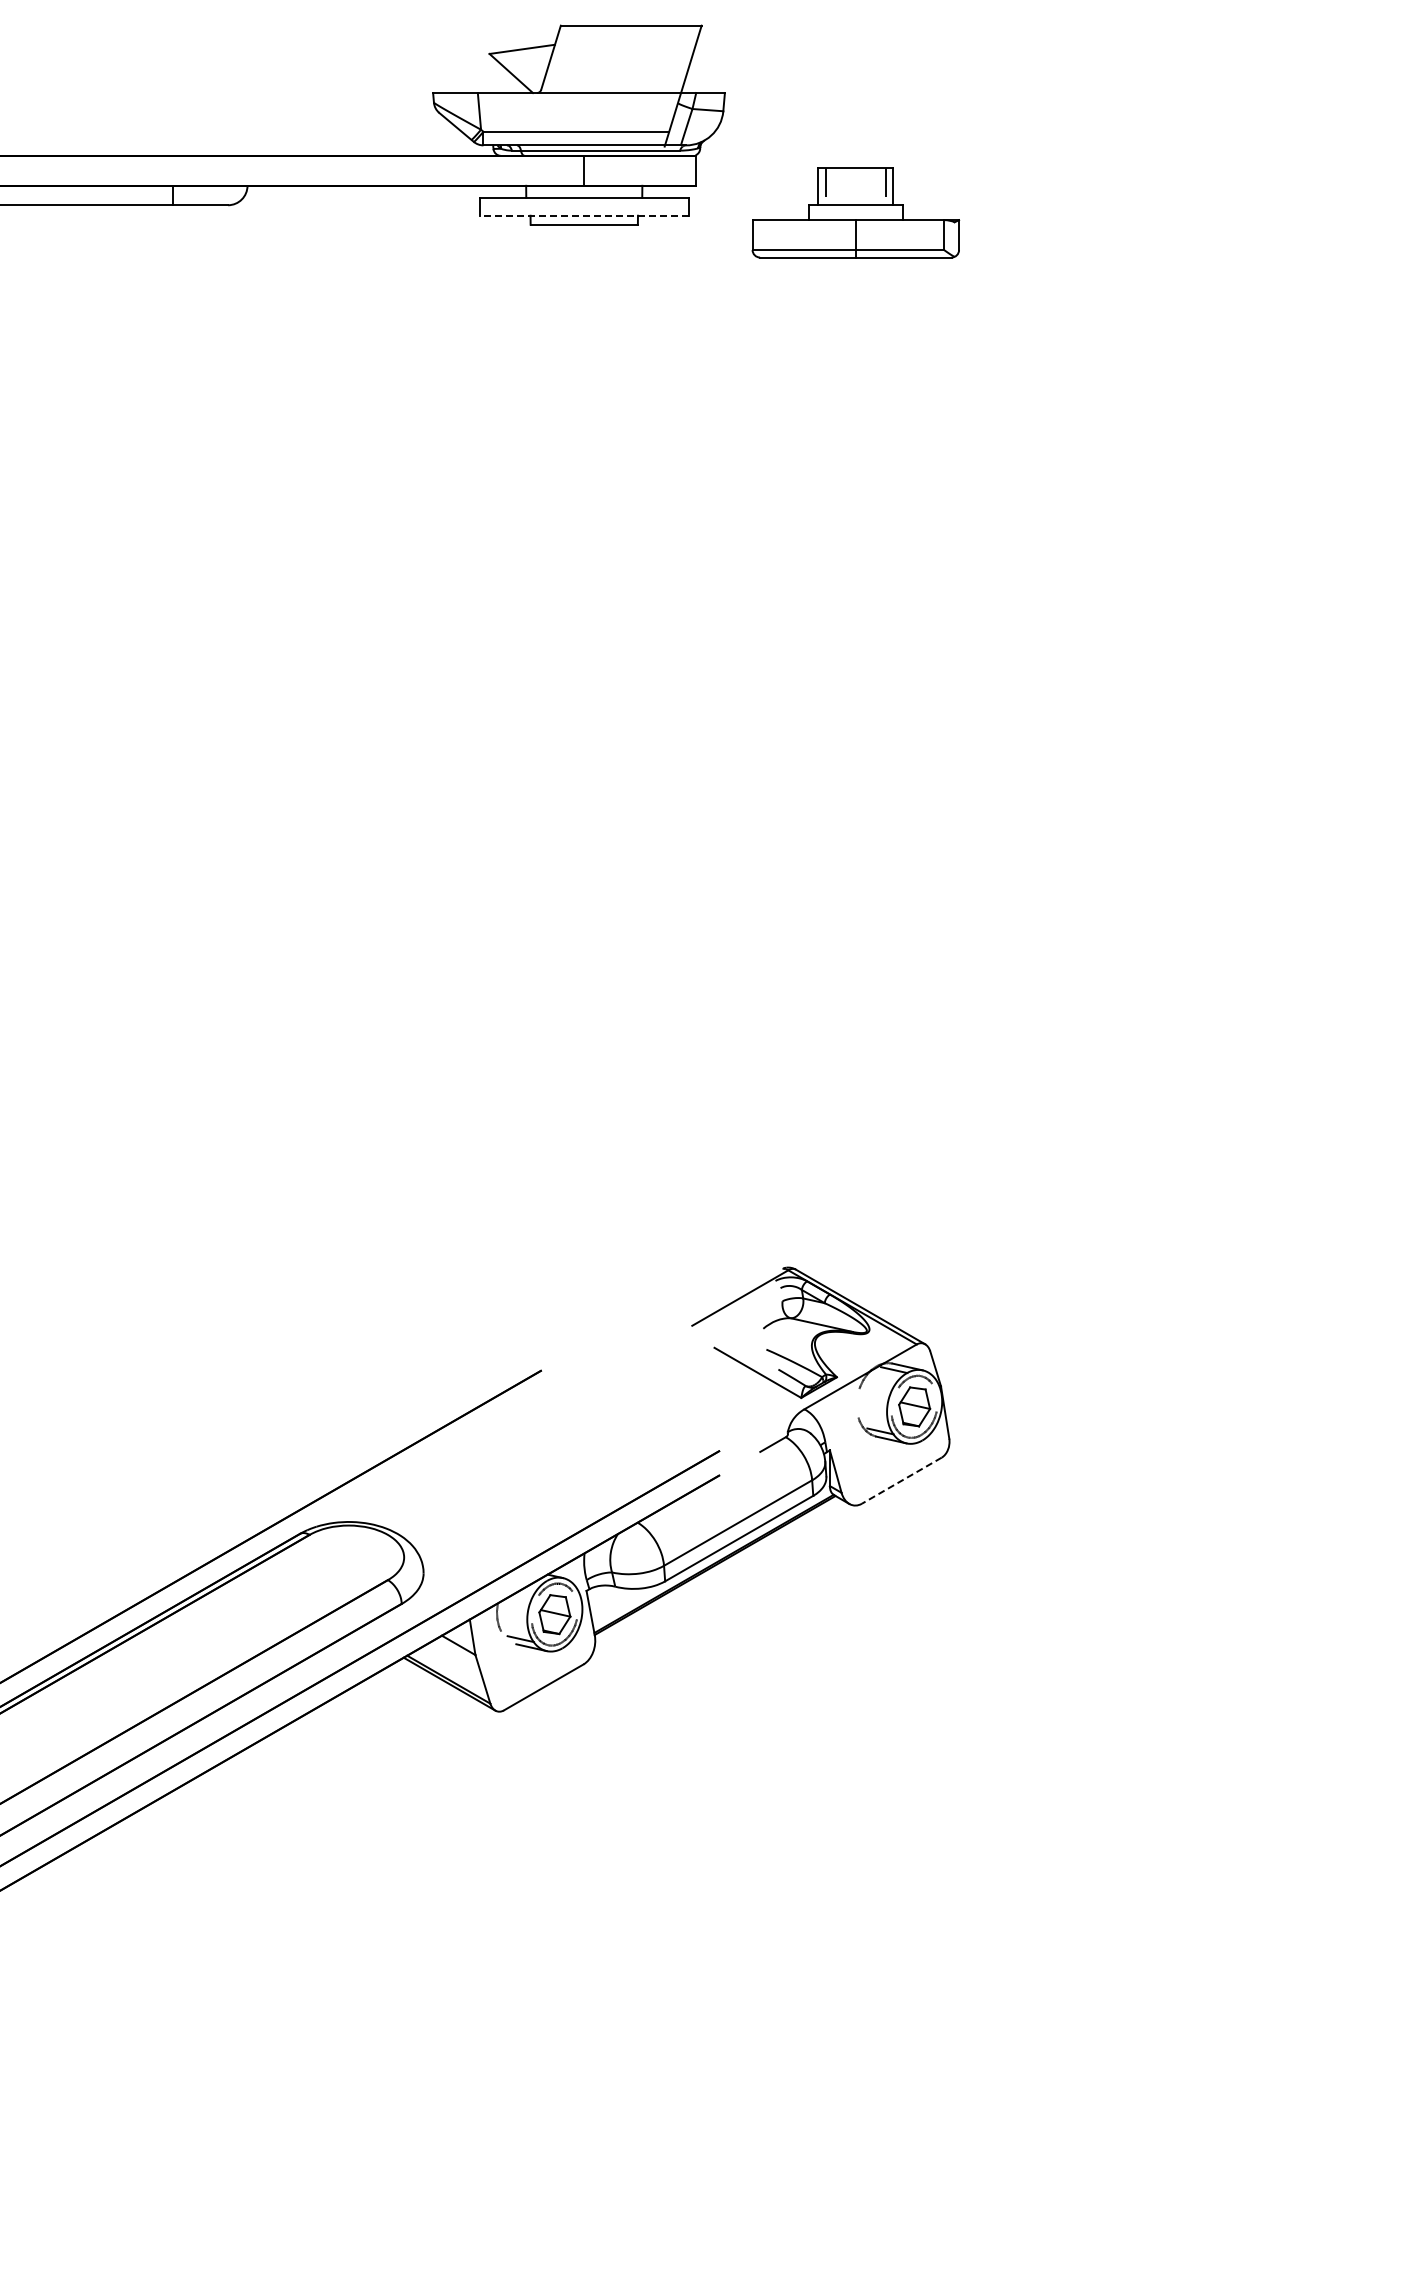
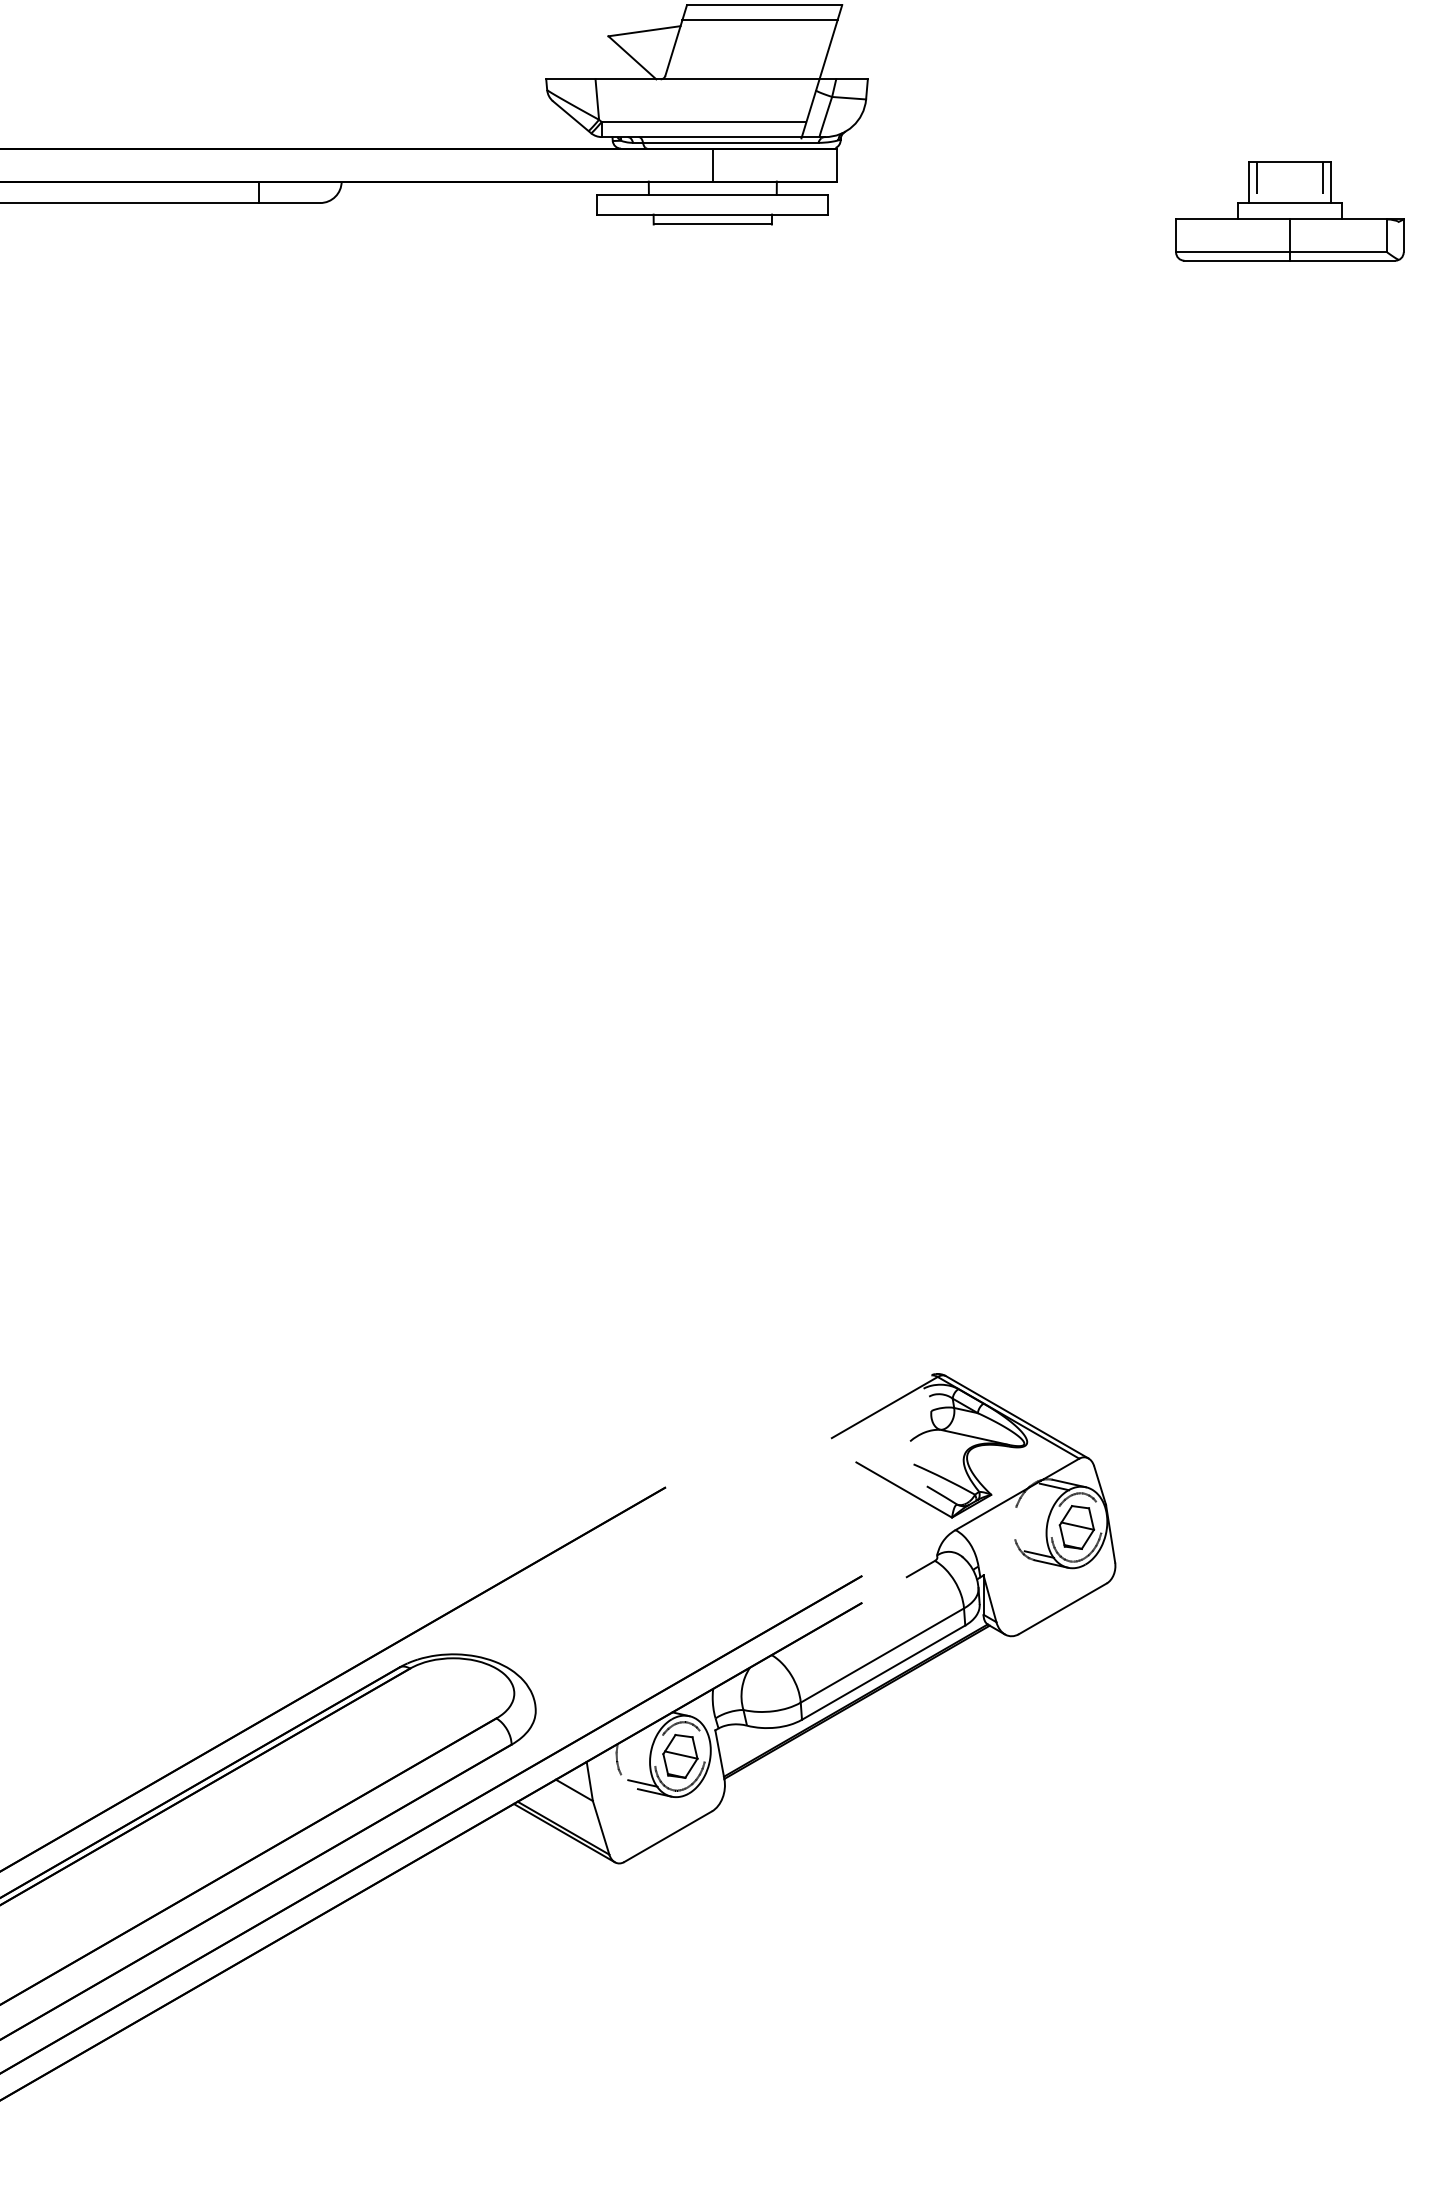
line: (626, 39) -> (759, 20), added
part: (855, 212) -> (1289, 211), moved
line: (584, 215) -> (713, 214), dashed -> solid
line: (901, 1480) -> (1062, 1608), dashed -> solid

